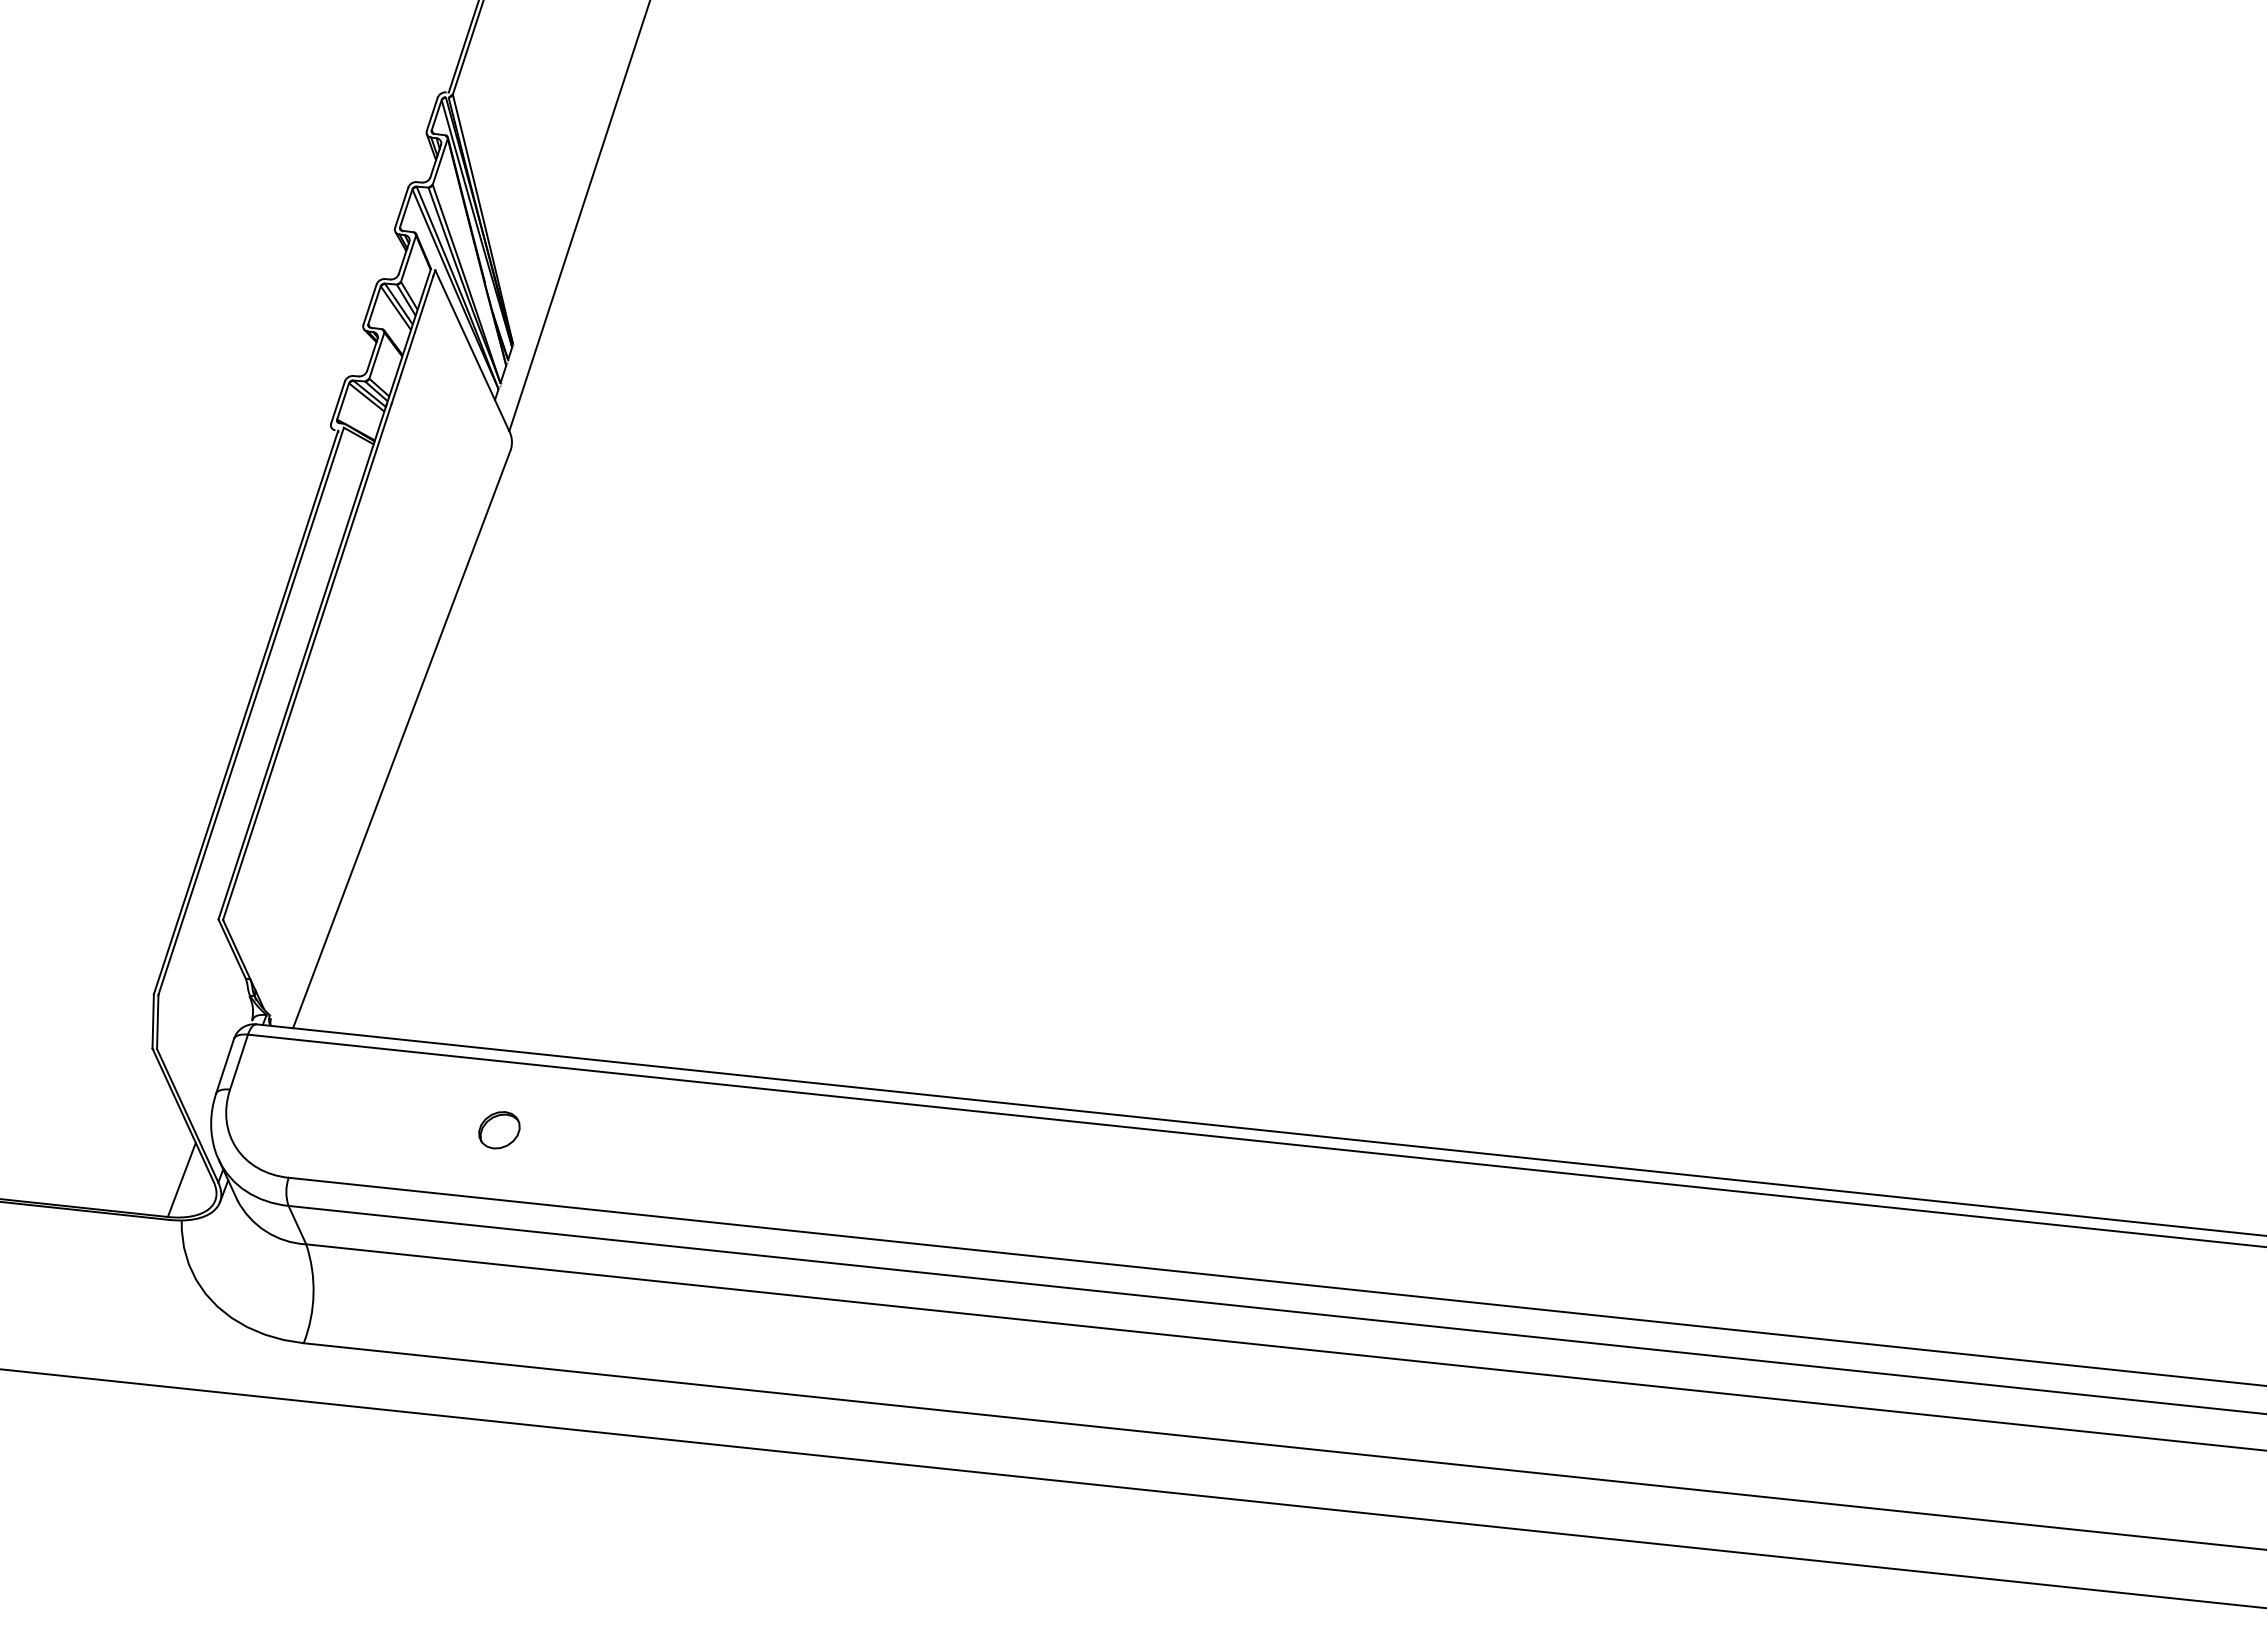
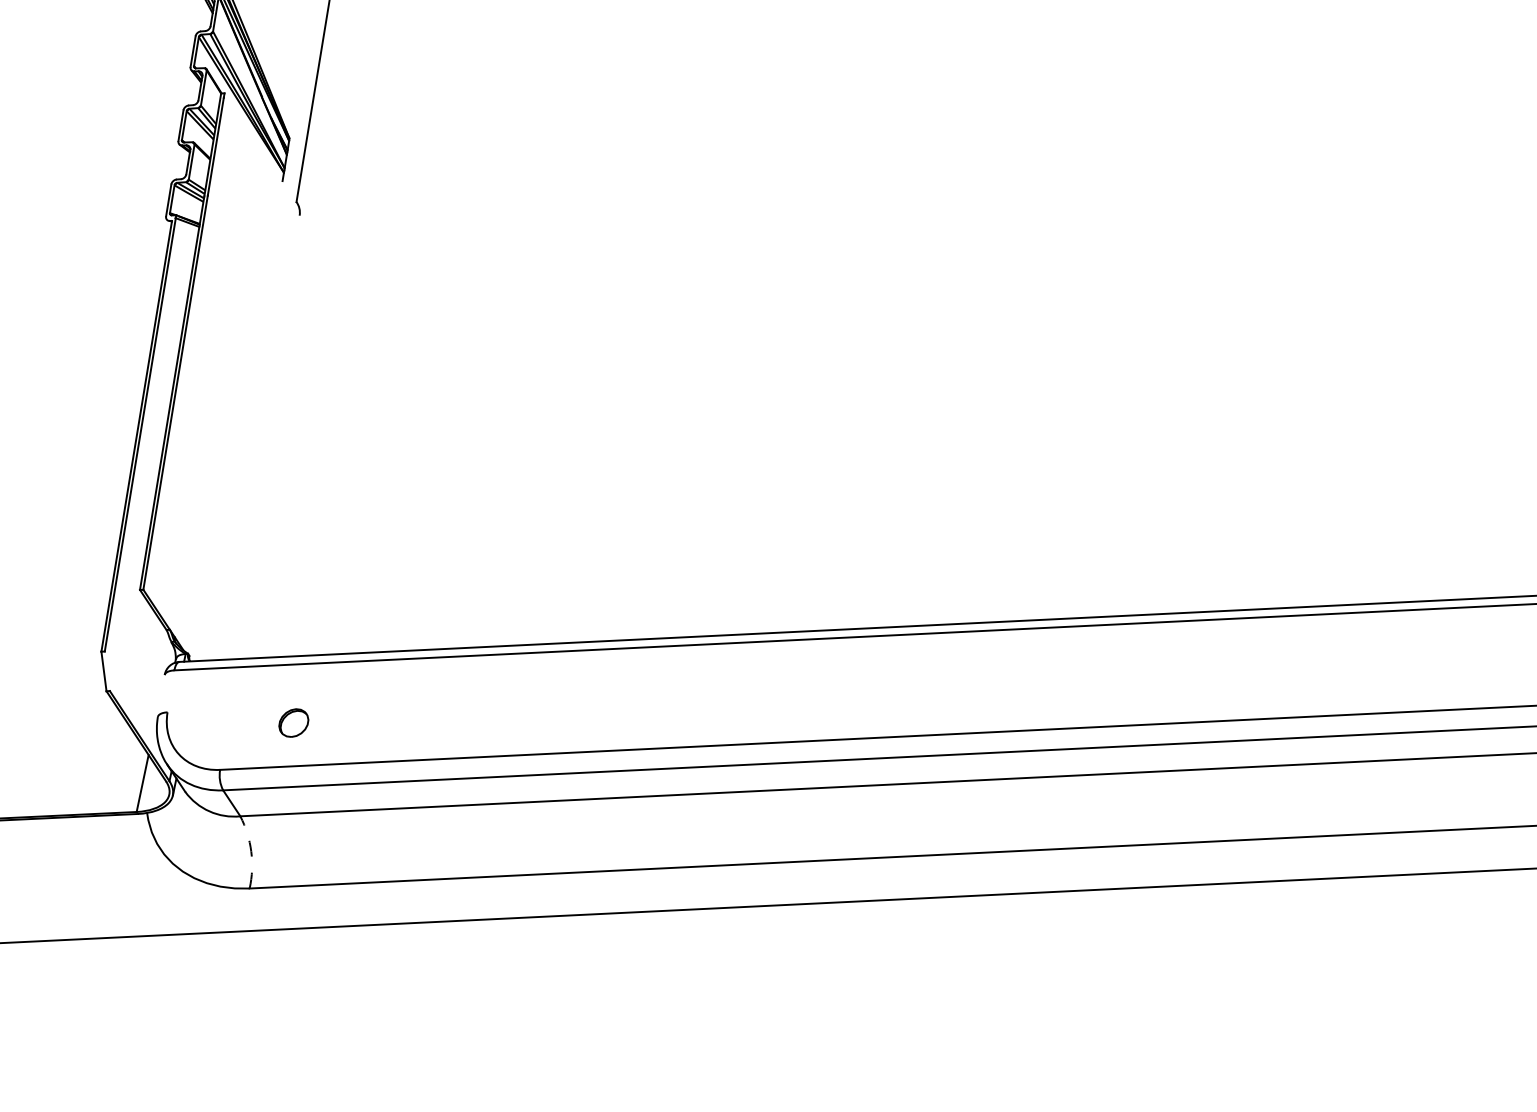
line: (472, 350) -> (260, 147), removed
line: (401, 739) -> (252, 438), removed
line: (157, 1021) -> (107, 671), removed
line: (239, 1061) -> (171, 690), removed
line: (225, 1065) -> (161, 695), removed
part: (499, 1130) -> (293, 723), moved
arc: (313, 1294) -> (251, 851), solid -> dashed

